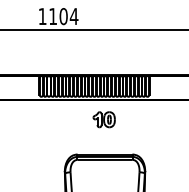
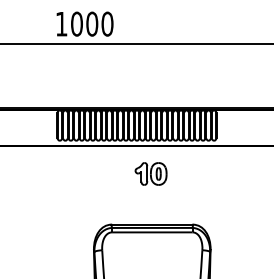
text: (63, 16) -> (91, 24), 1104 -> 1000

